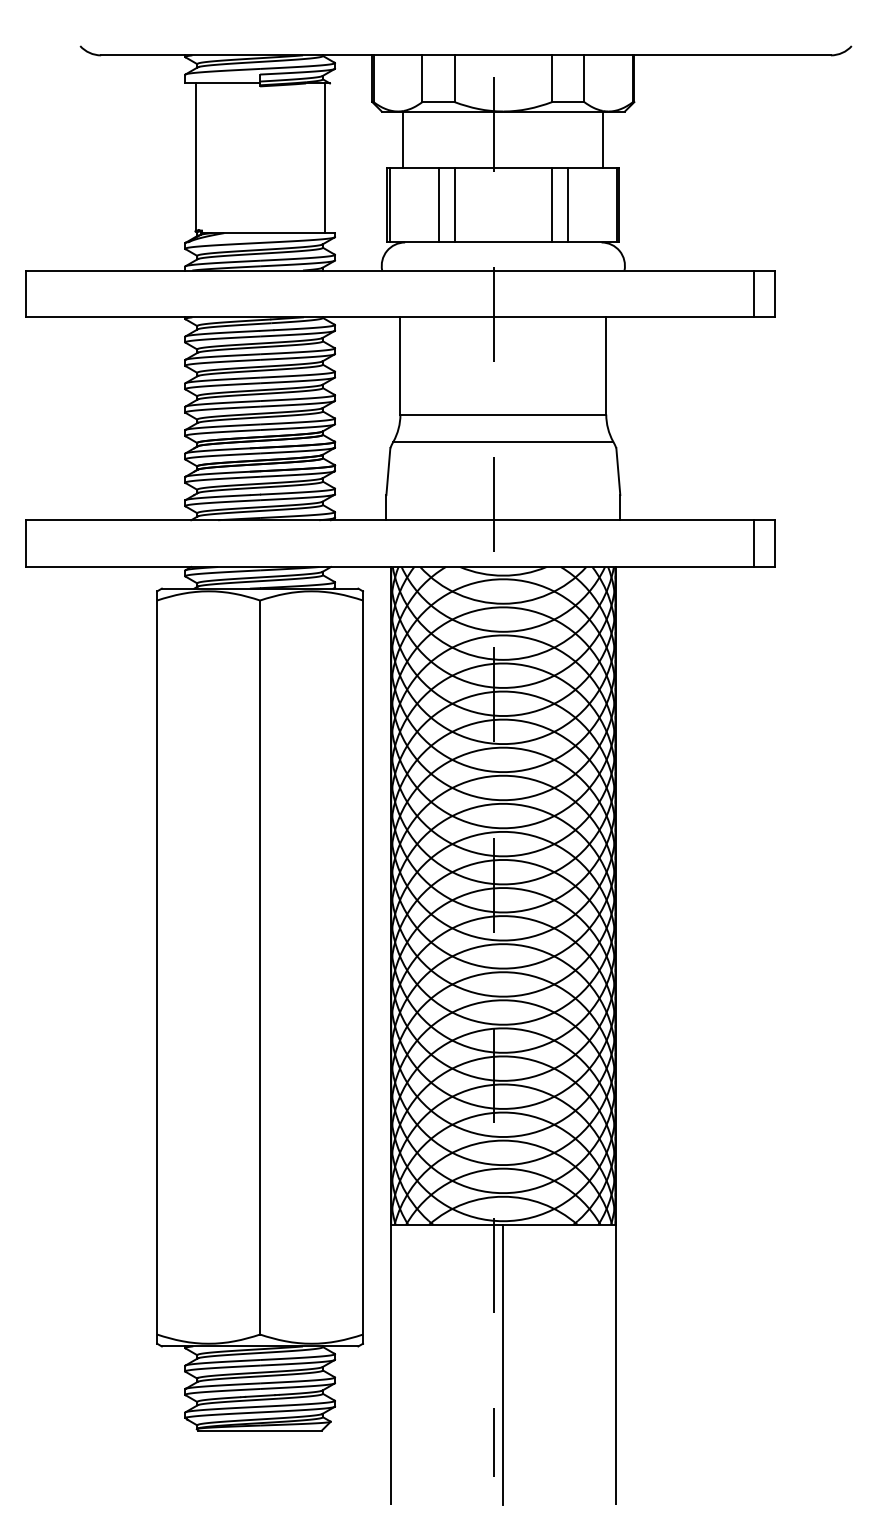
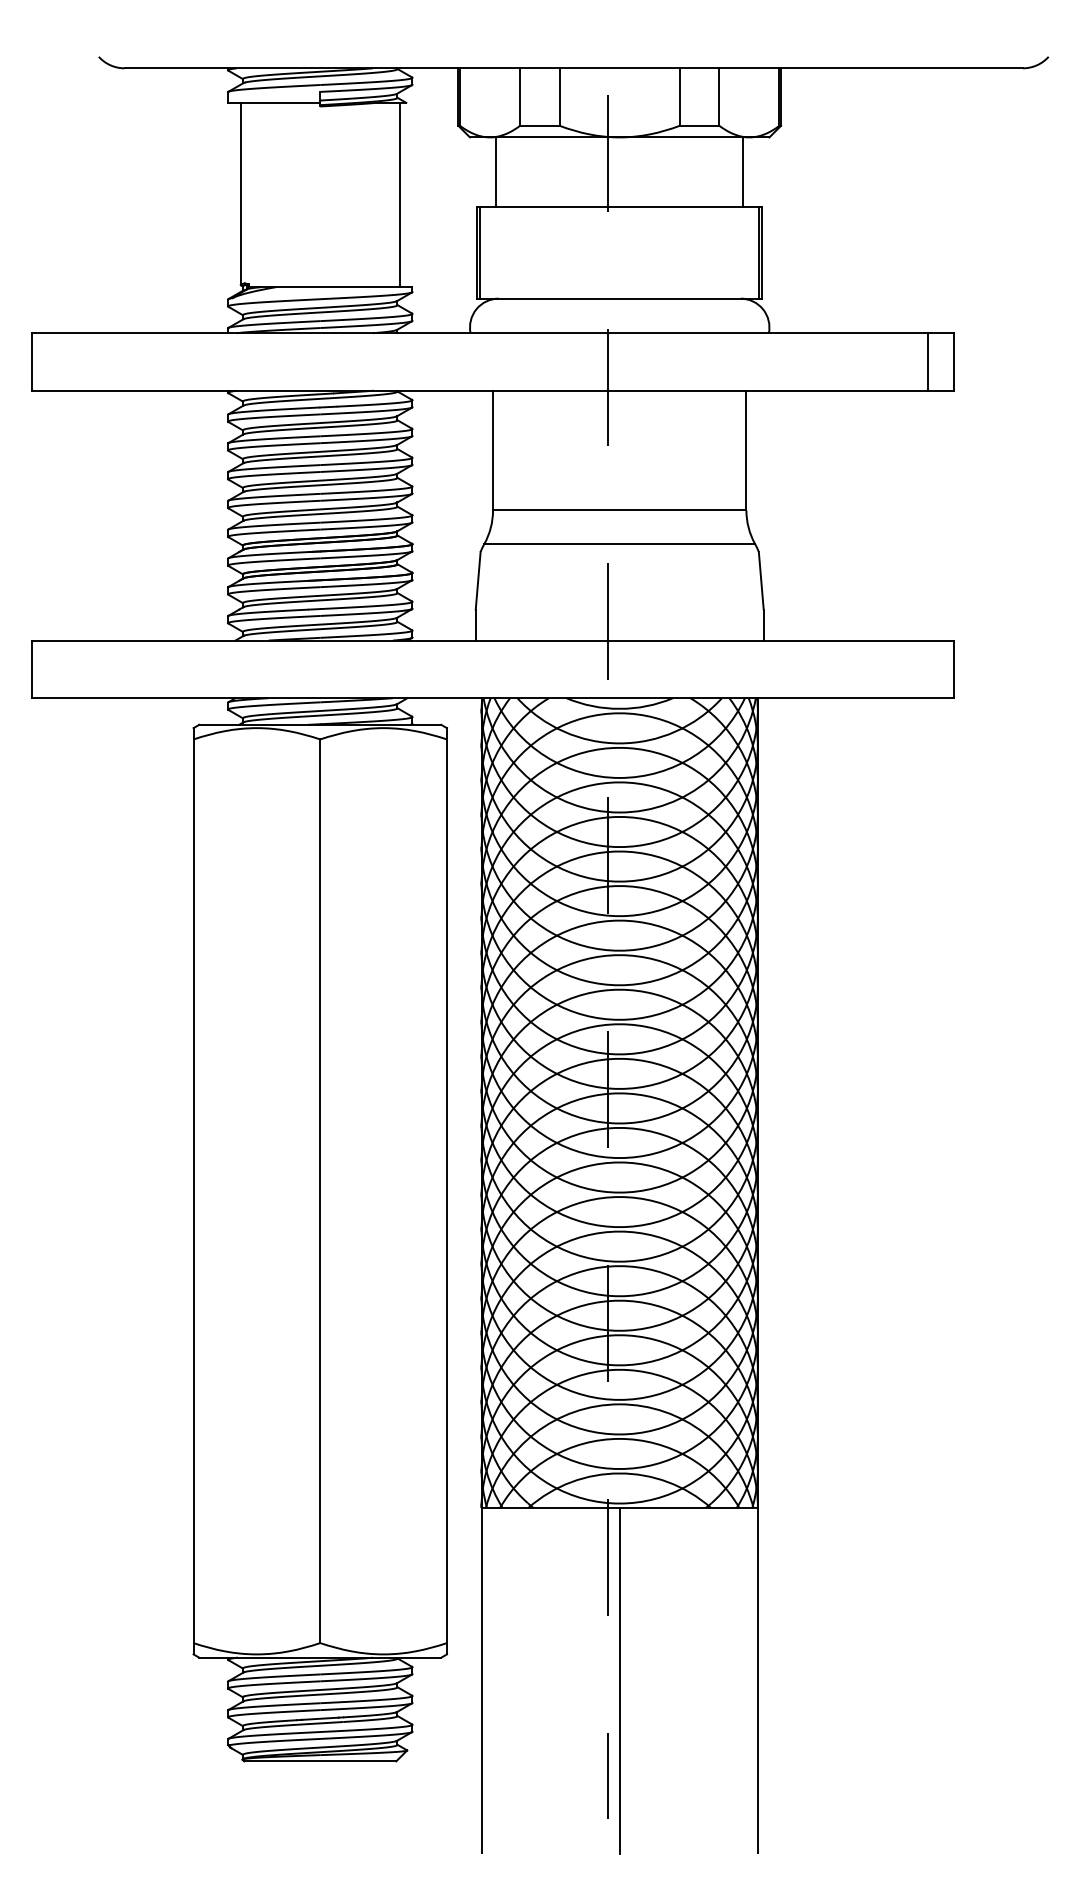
line: (438, 204) -> (539, 251), removed
line: (454, 204) -> (559, 251), removed
line: (551, 204) -> (678, 251), removed
line: (568, 204) -> (699, 251), removed
line: (753, 543) -> (927, 669), removed

